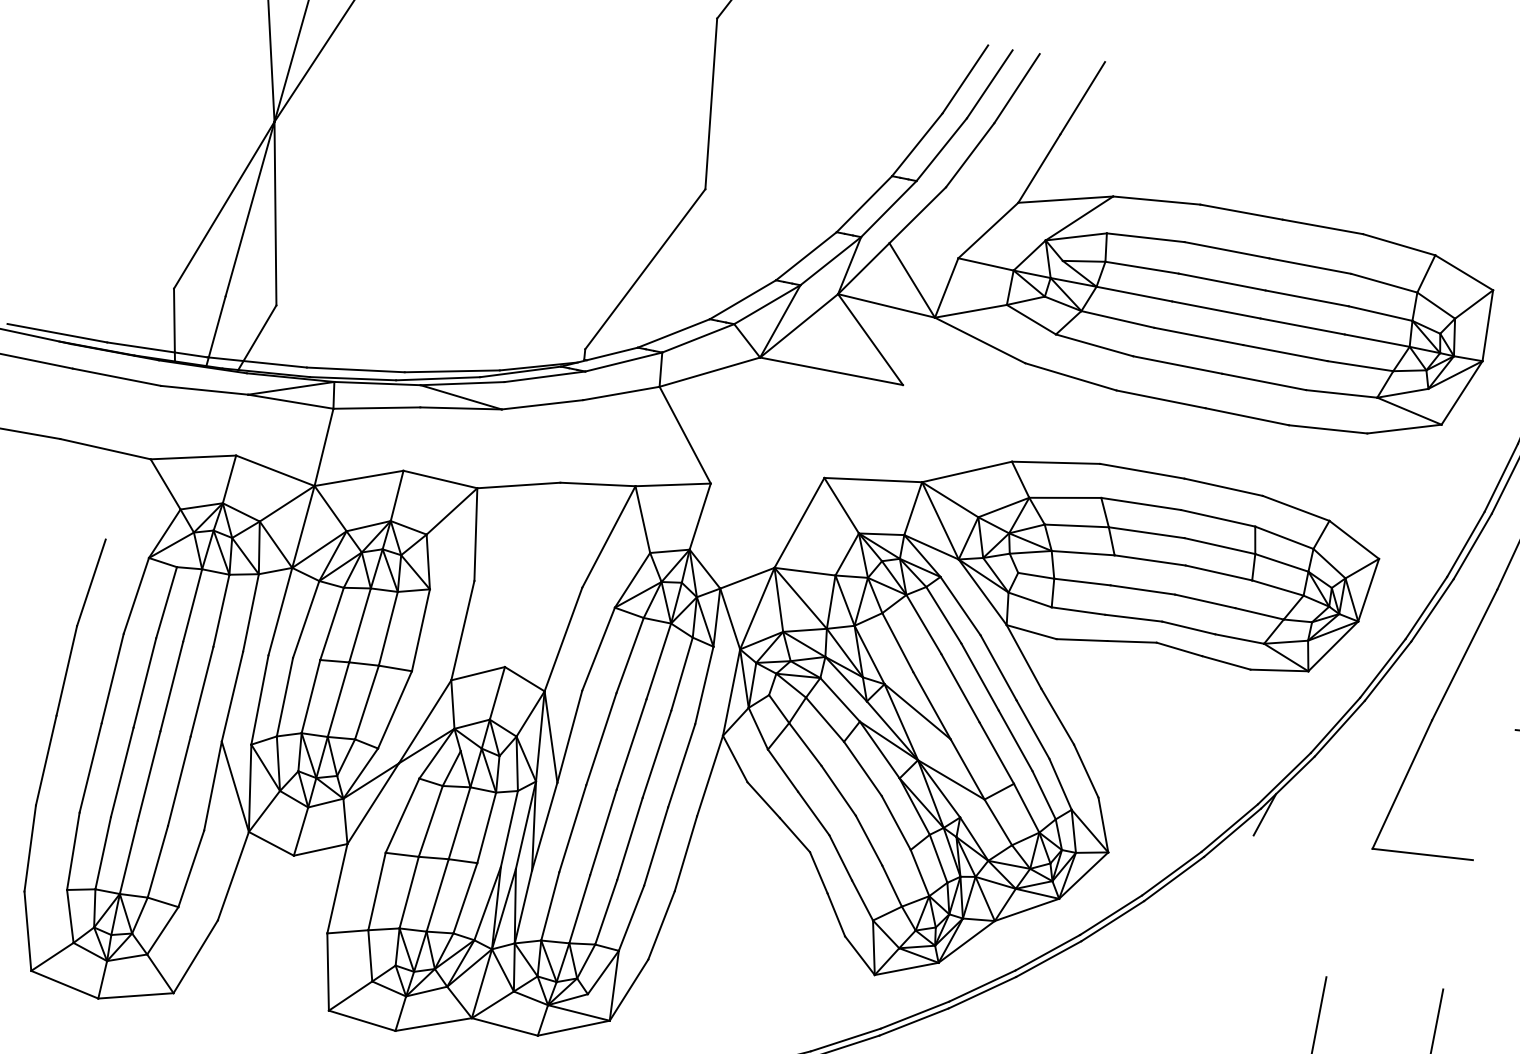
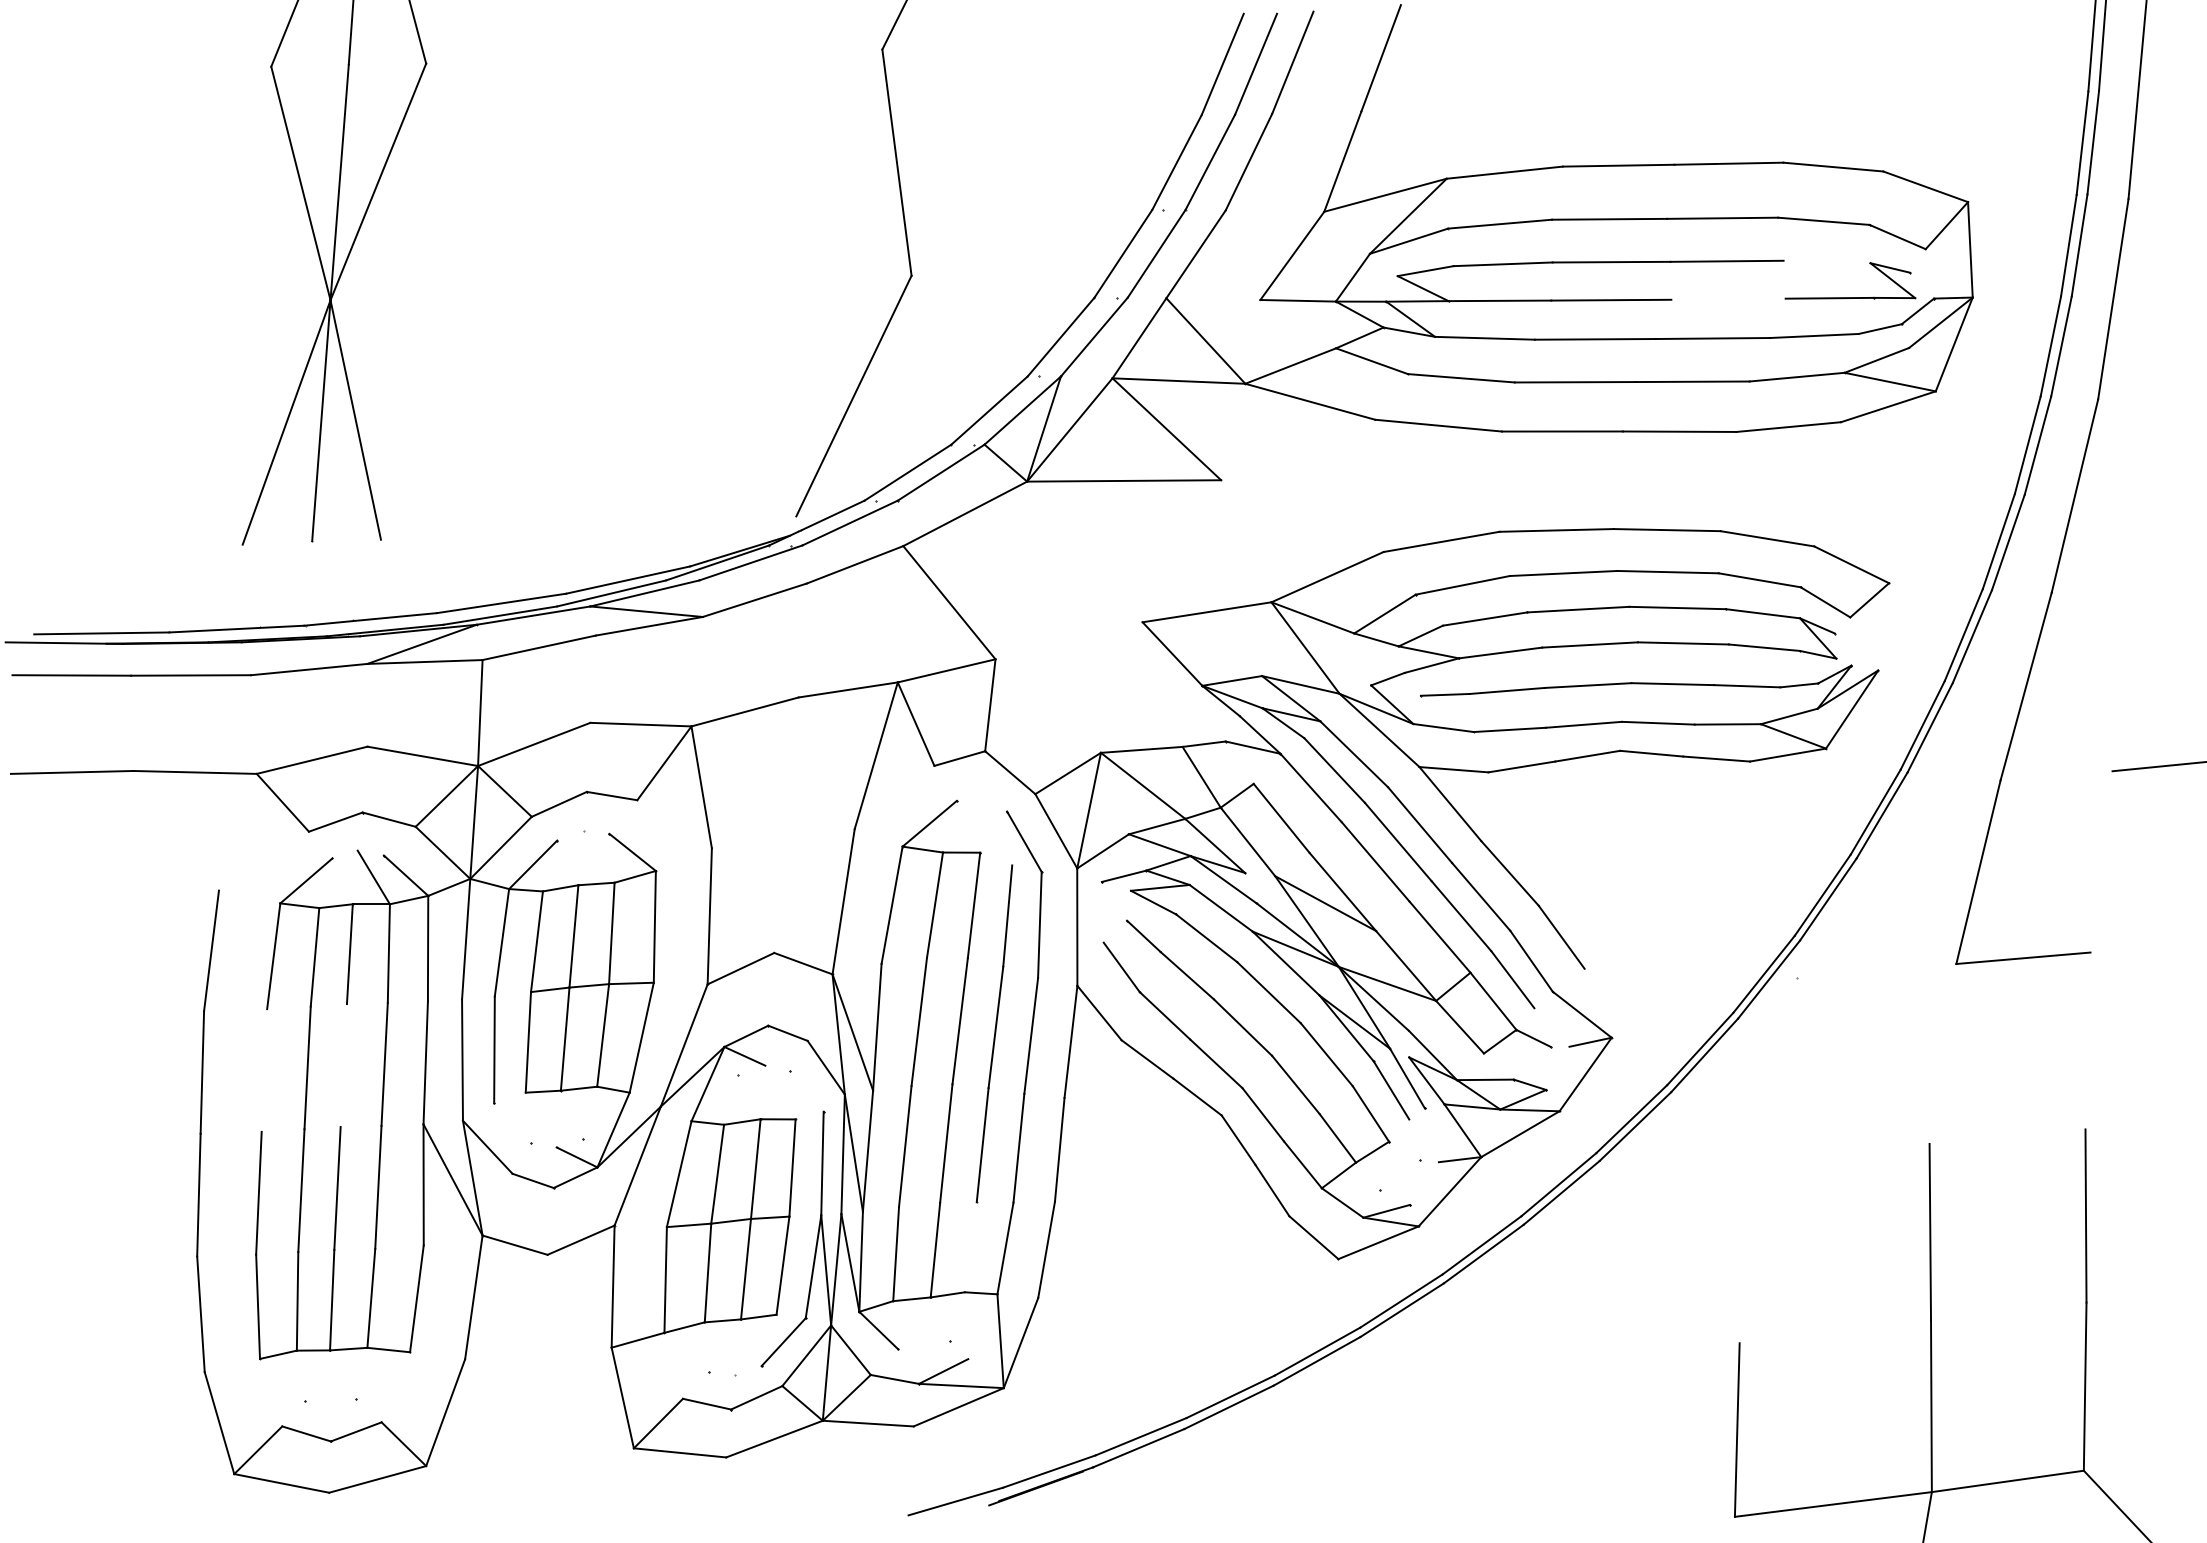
line: (1380, 313) -> (1826, 261), removed
line: (1302, 325) -> (1728, 298), removed
line: (799, 522) -> (1121, 687), removed
line: (112, 678) -> (264, 1070), removed
line: (171, 686) -> (343, 1065), removed

